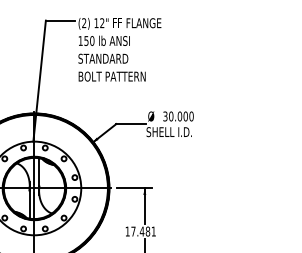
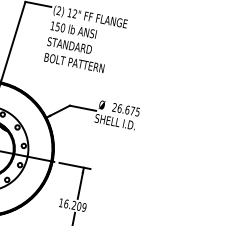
text: (178, 116) -> (126, 109), 30.000 -> 26.675
text: (143, 231) -> (75, 205), 17.481 -> 16.209

